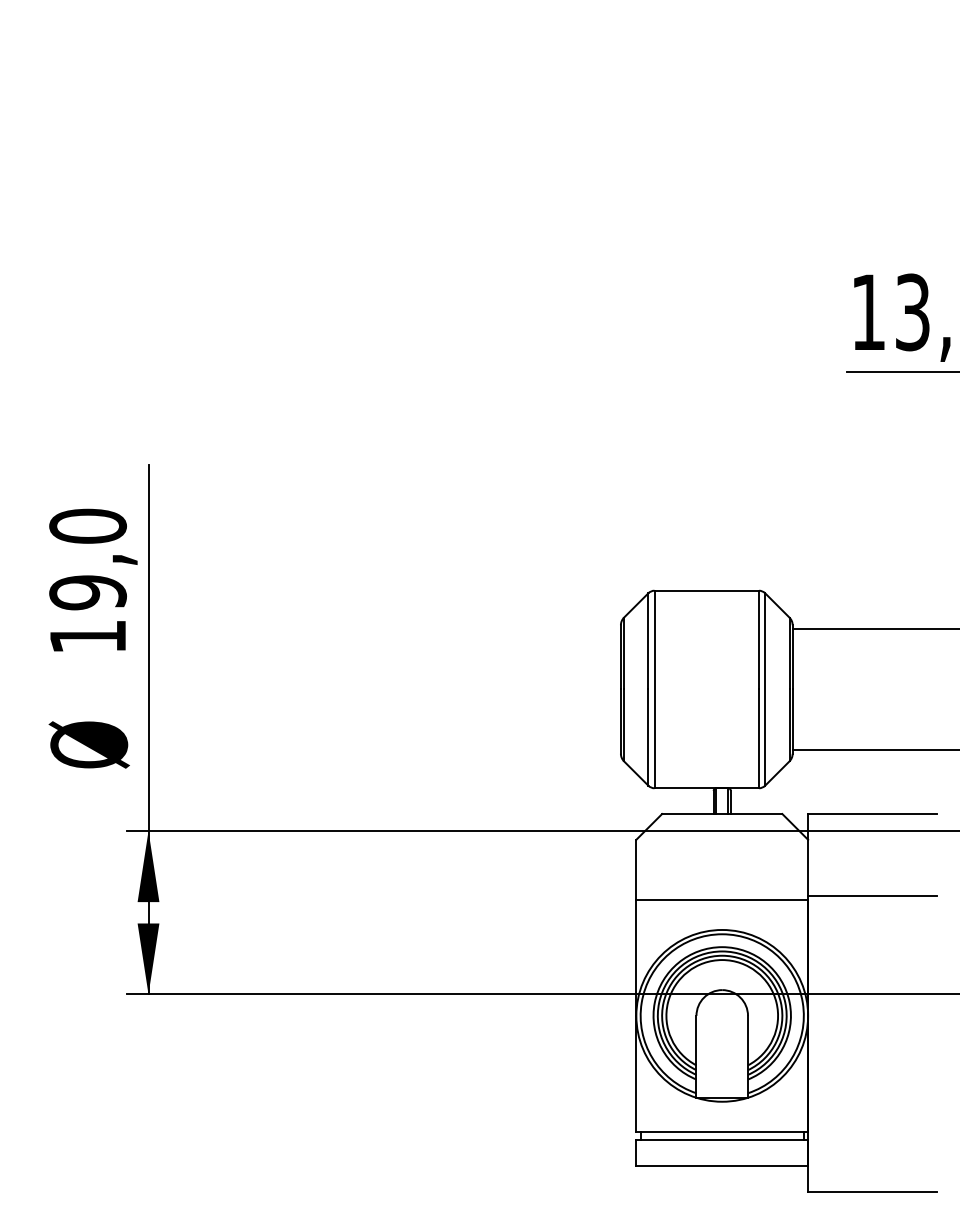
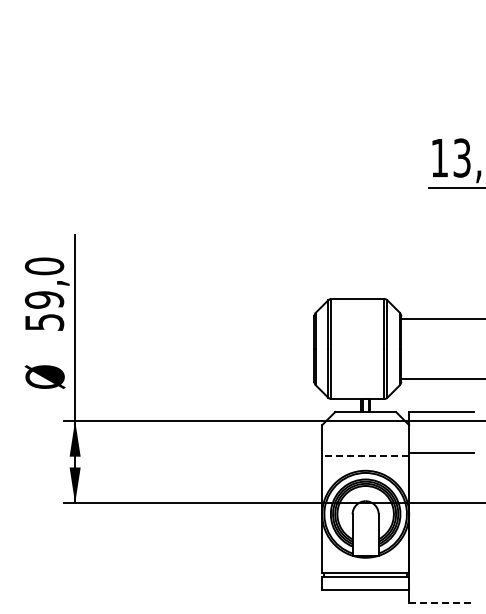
text: (87, 637) -> (44, 322), 19,0 -> 59,0
line: (721, 899) -> (365, 455), solid -> dashed
line: (872, 1192) -> (441, 603), solid -> dashed

